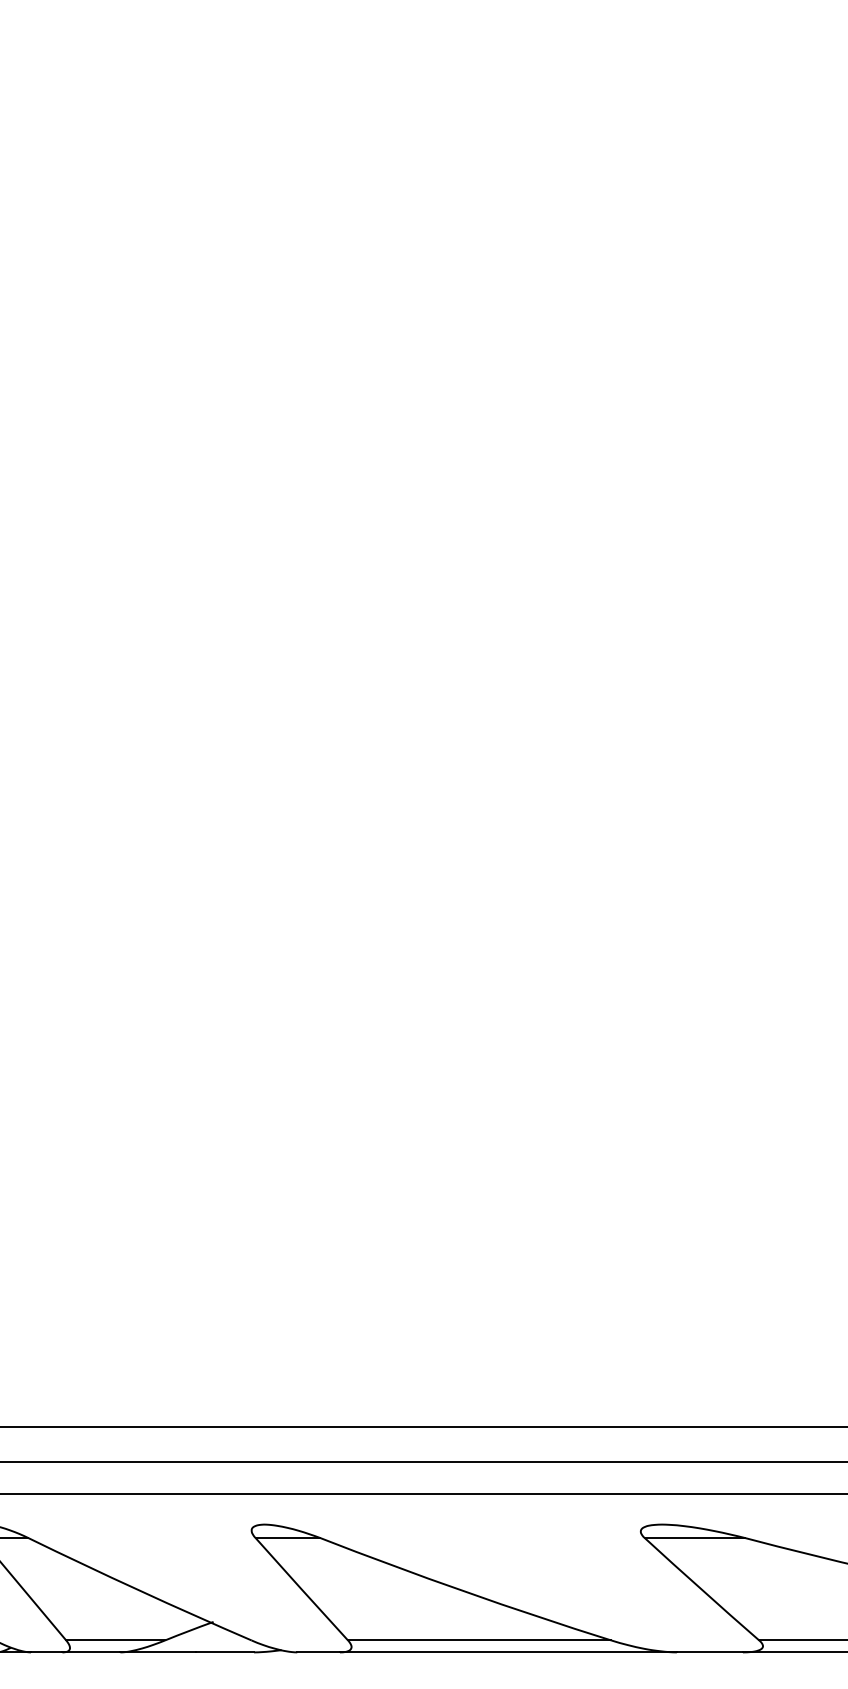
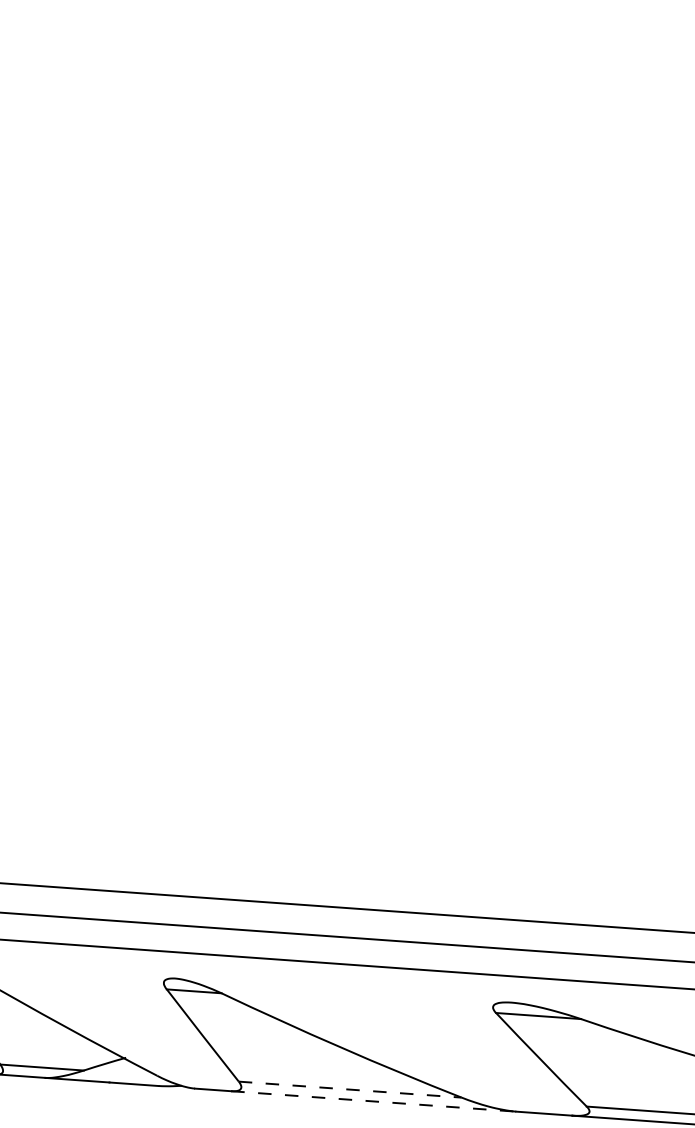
line: (479, 1640) -> (350, 1089), solid -> dashed
line: (508, 1652) -> (373, 1101), solid -> dashed

